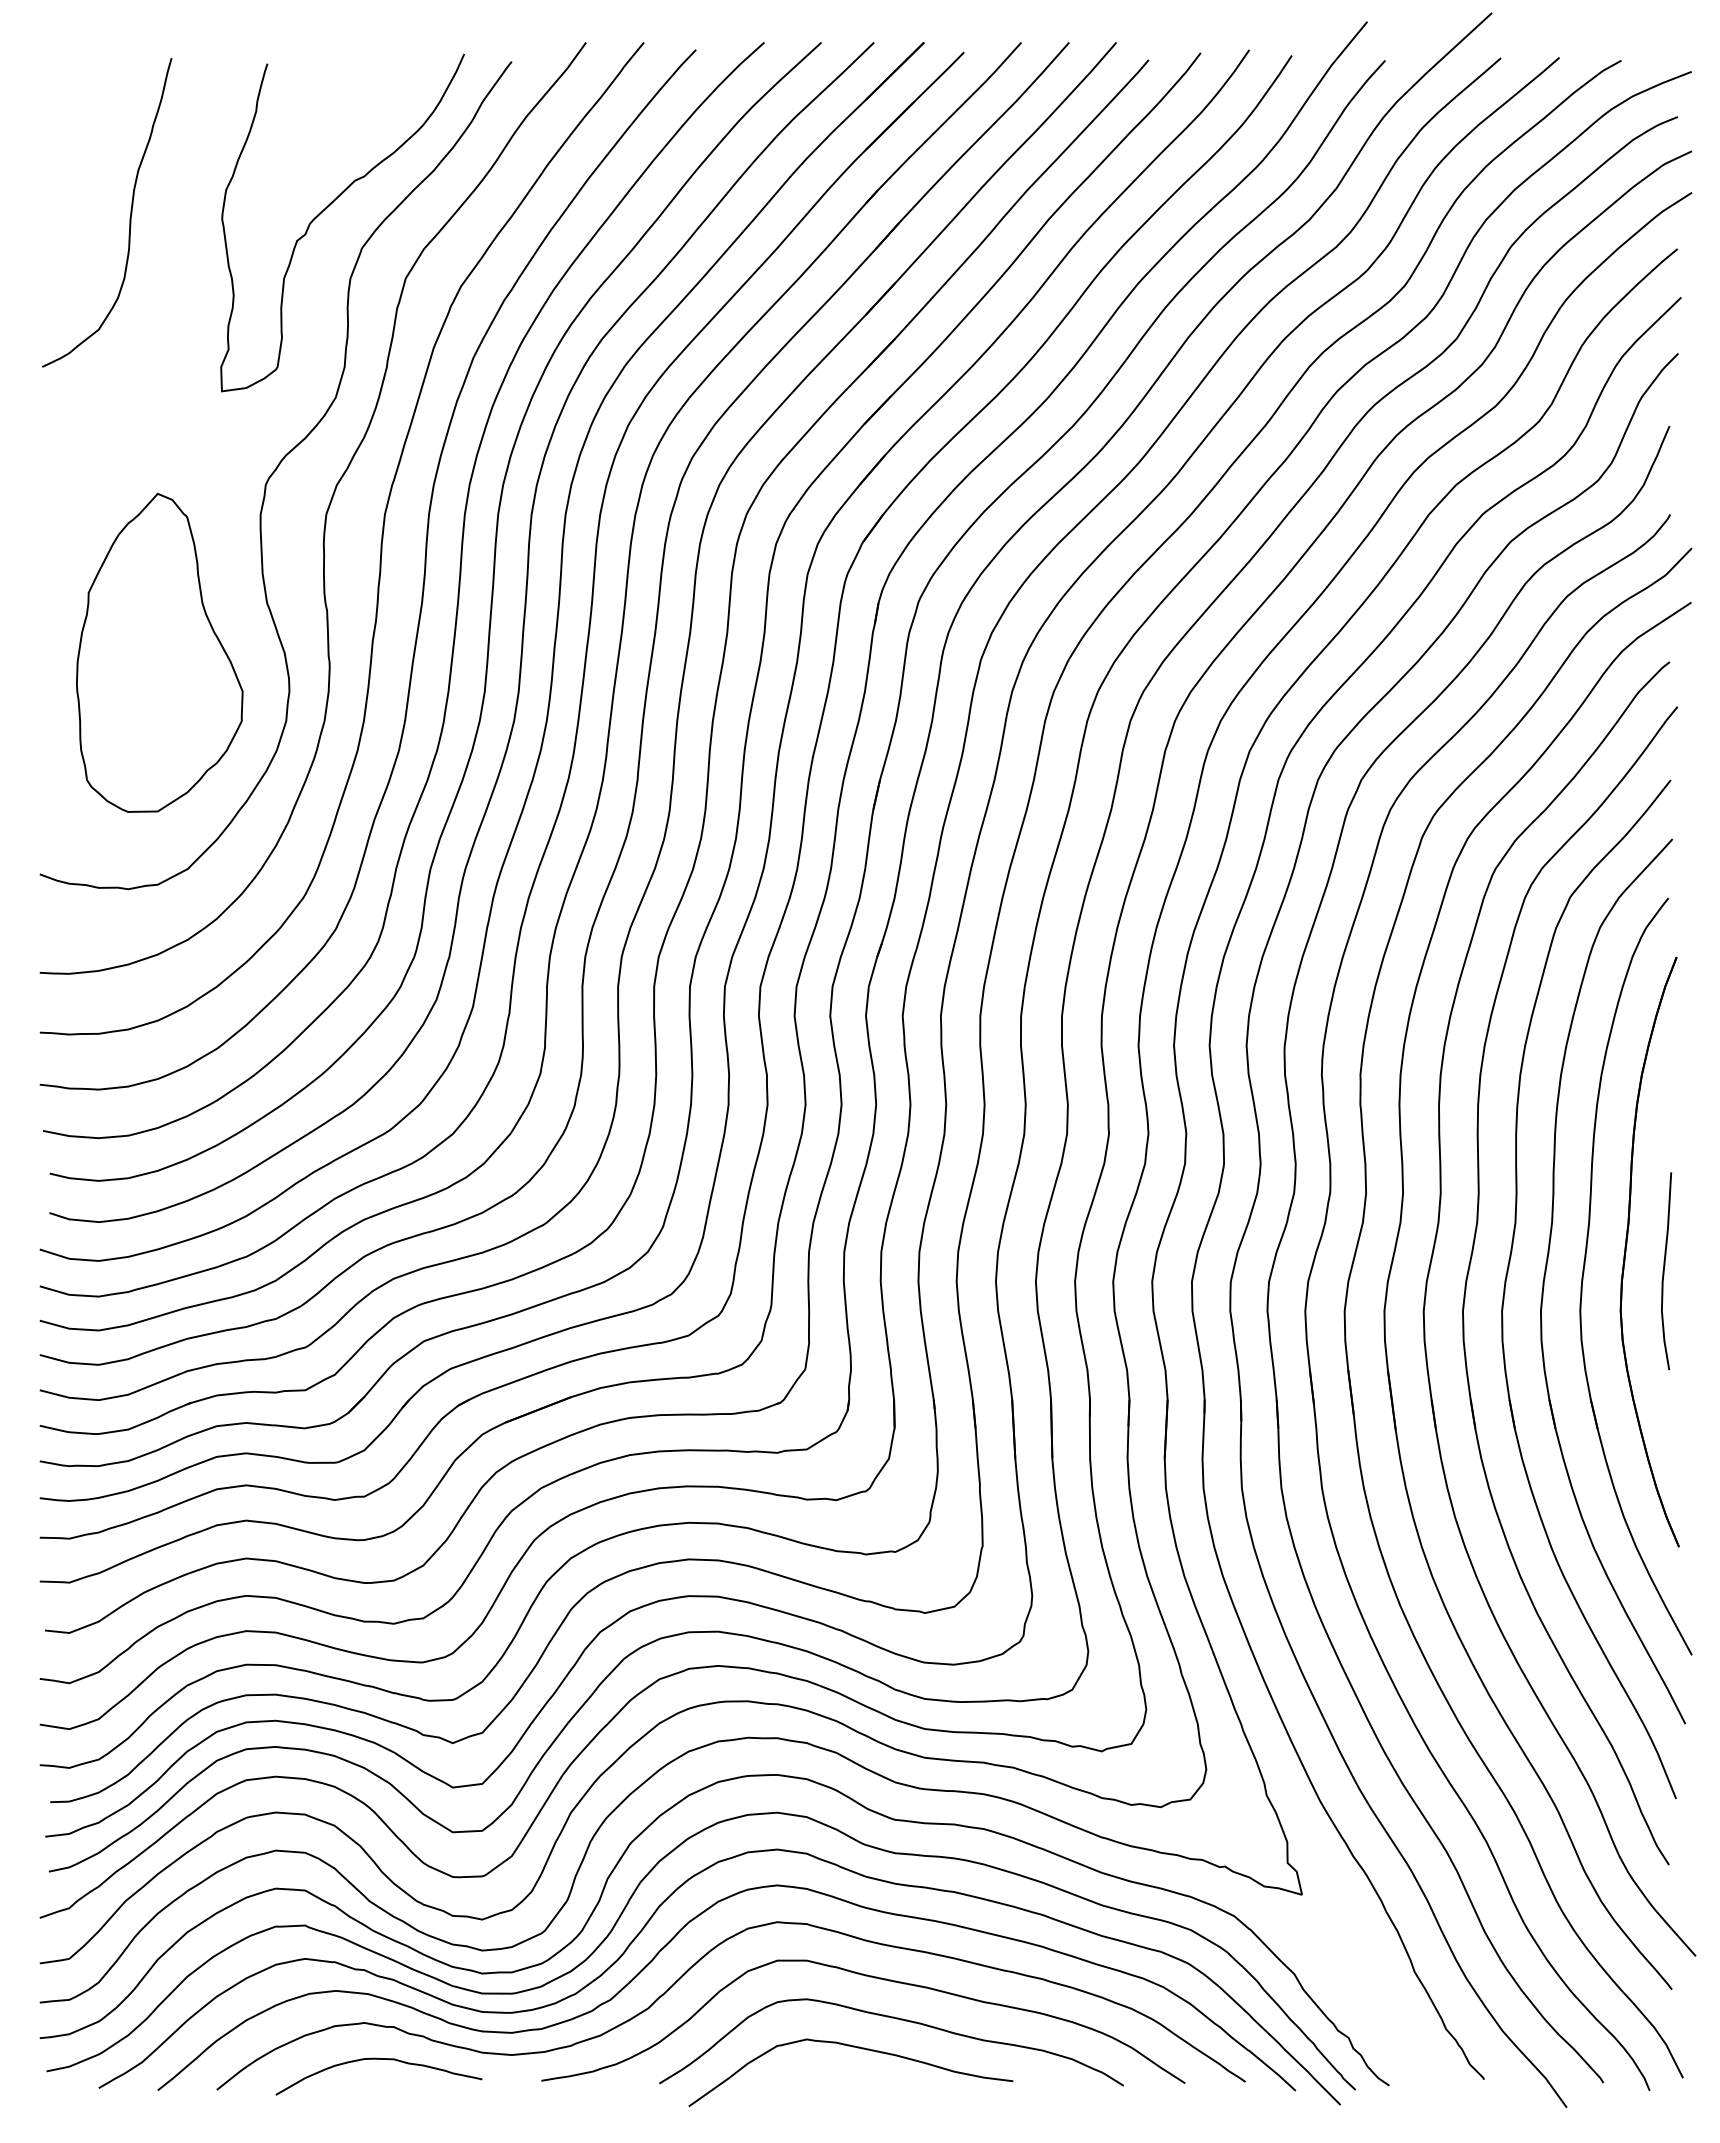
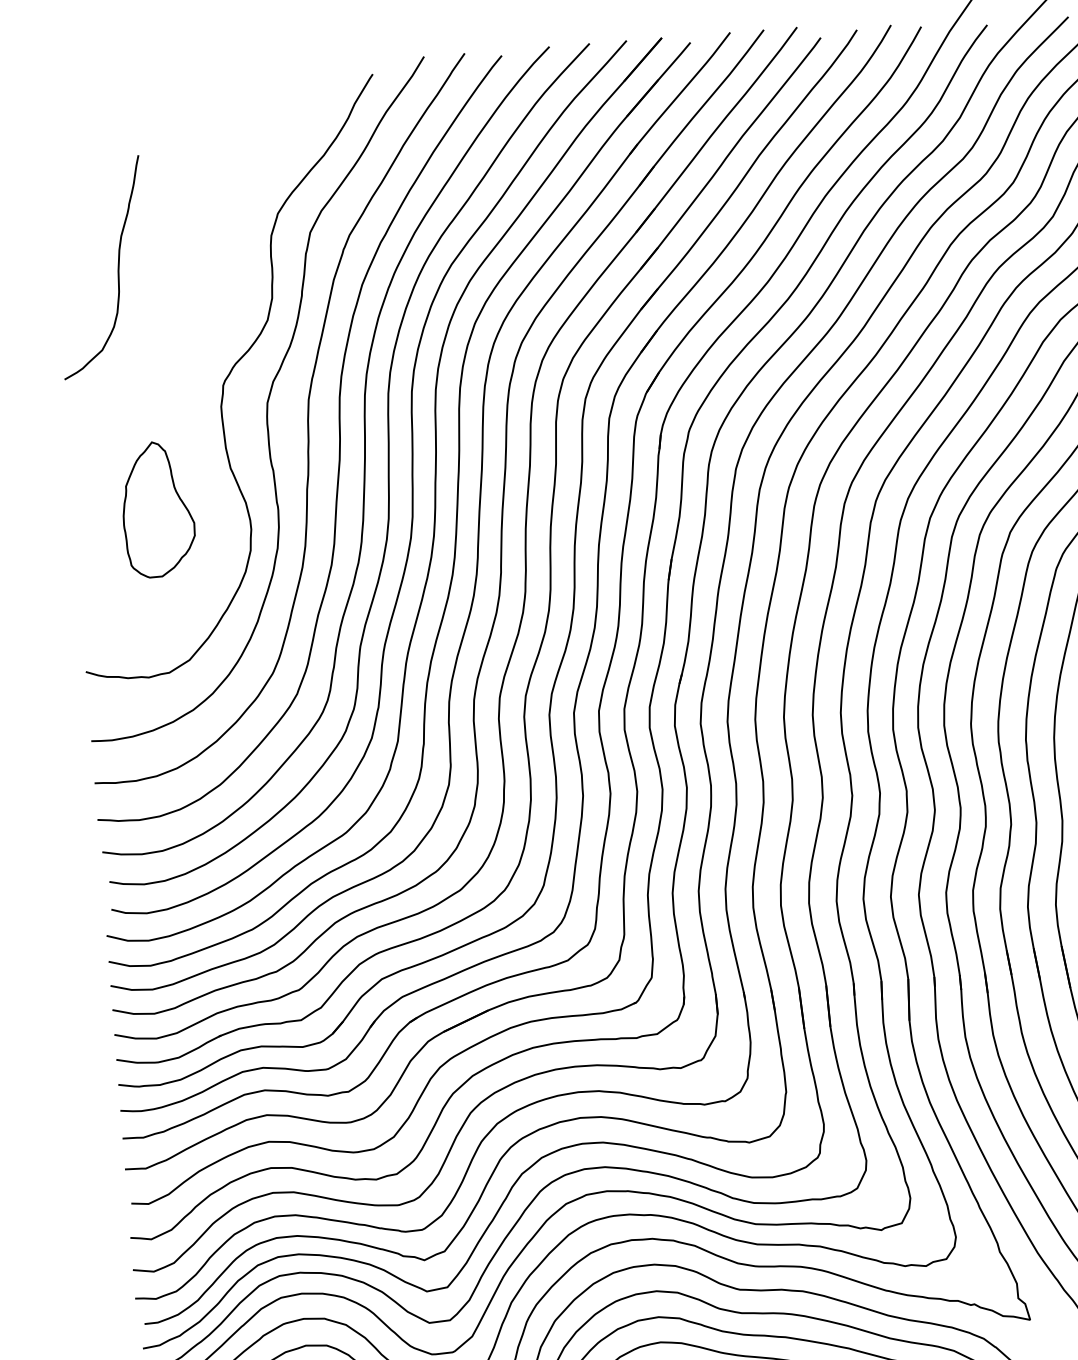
curve: (328, 207) -> (252, 186), removed
curve: (129, 217) -> (117, 269), moved
part: (159, 652) -> (157, 509), size x0.6

